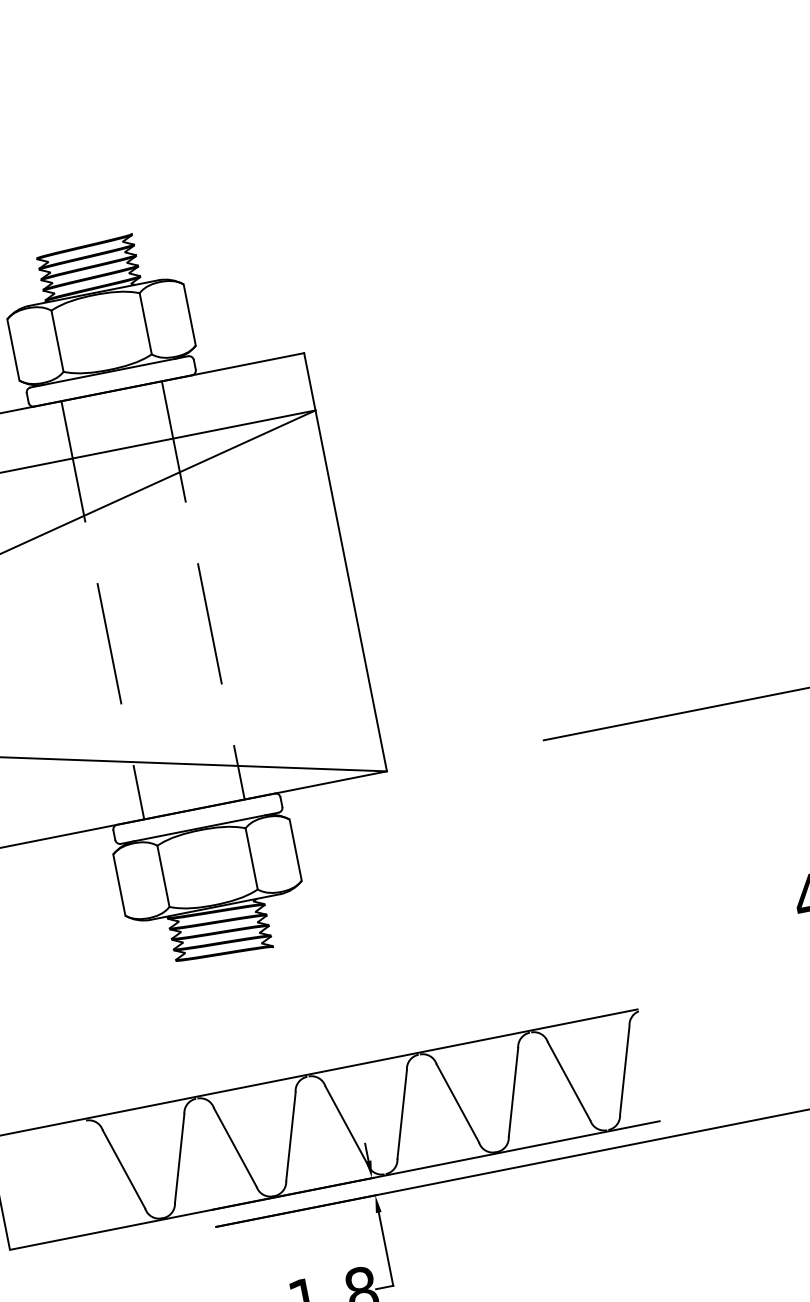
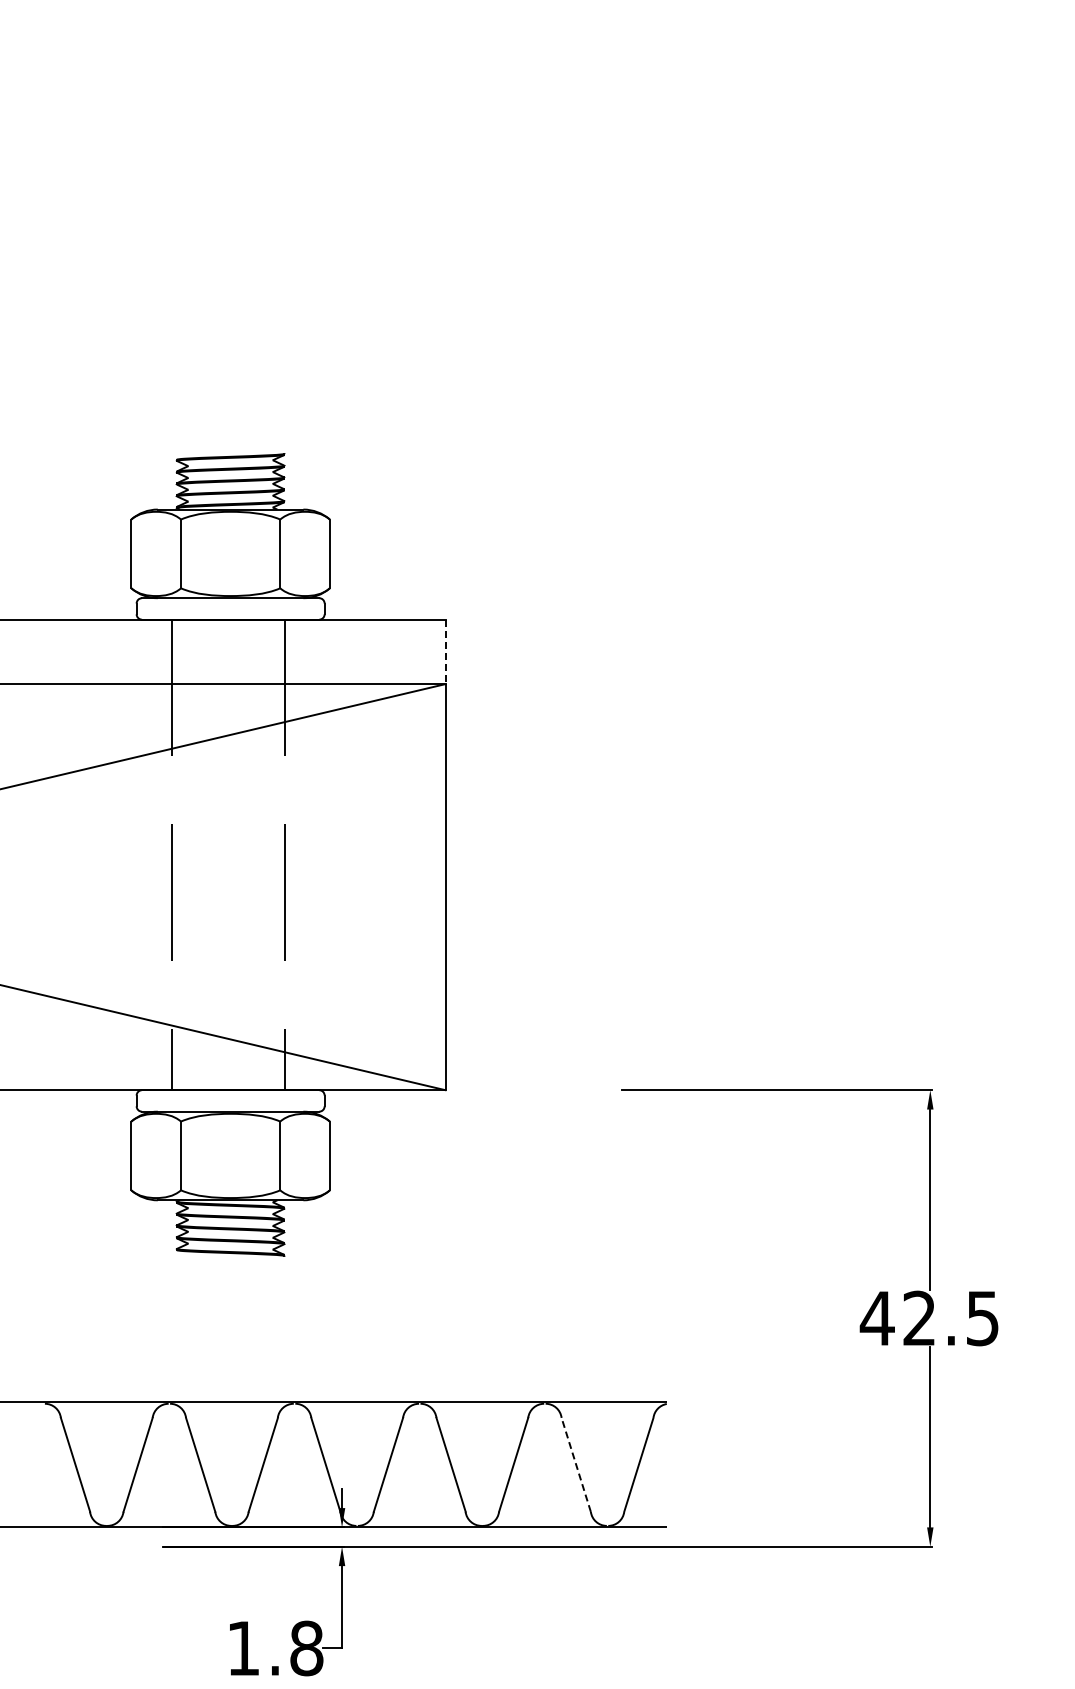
line: (309, 382) -> (445, 652), solid -> dashed
line: (569, 1081) -> (576, 1464), solid -> dashed

